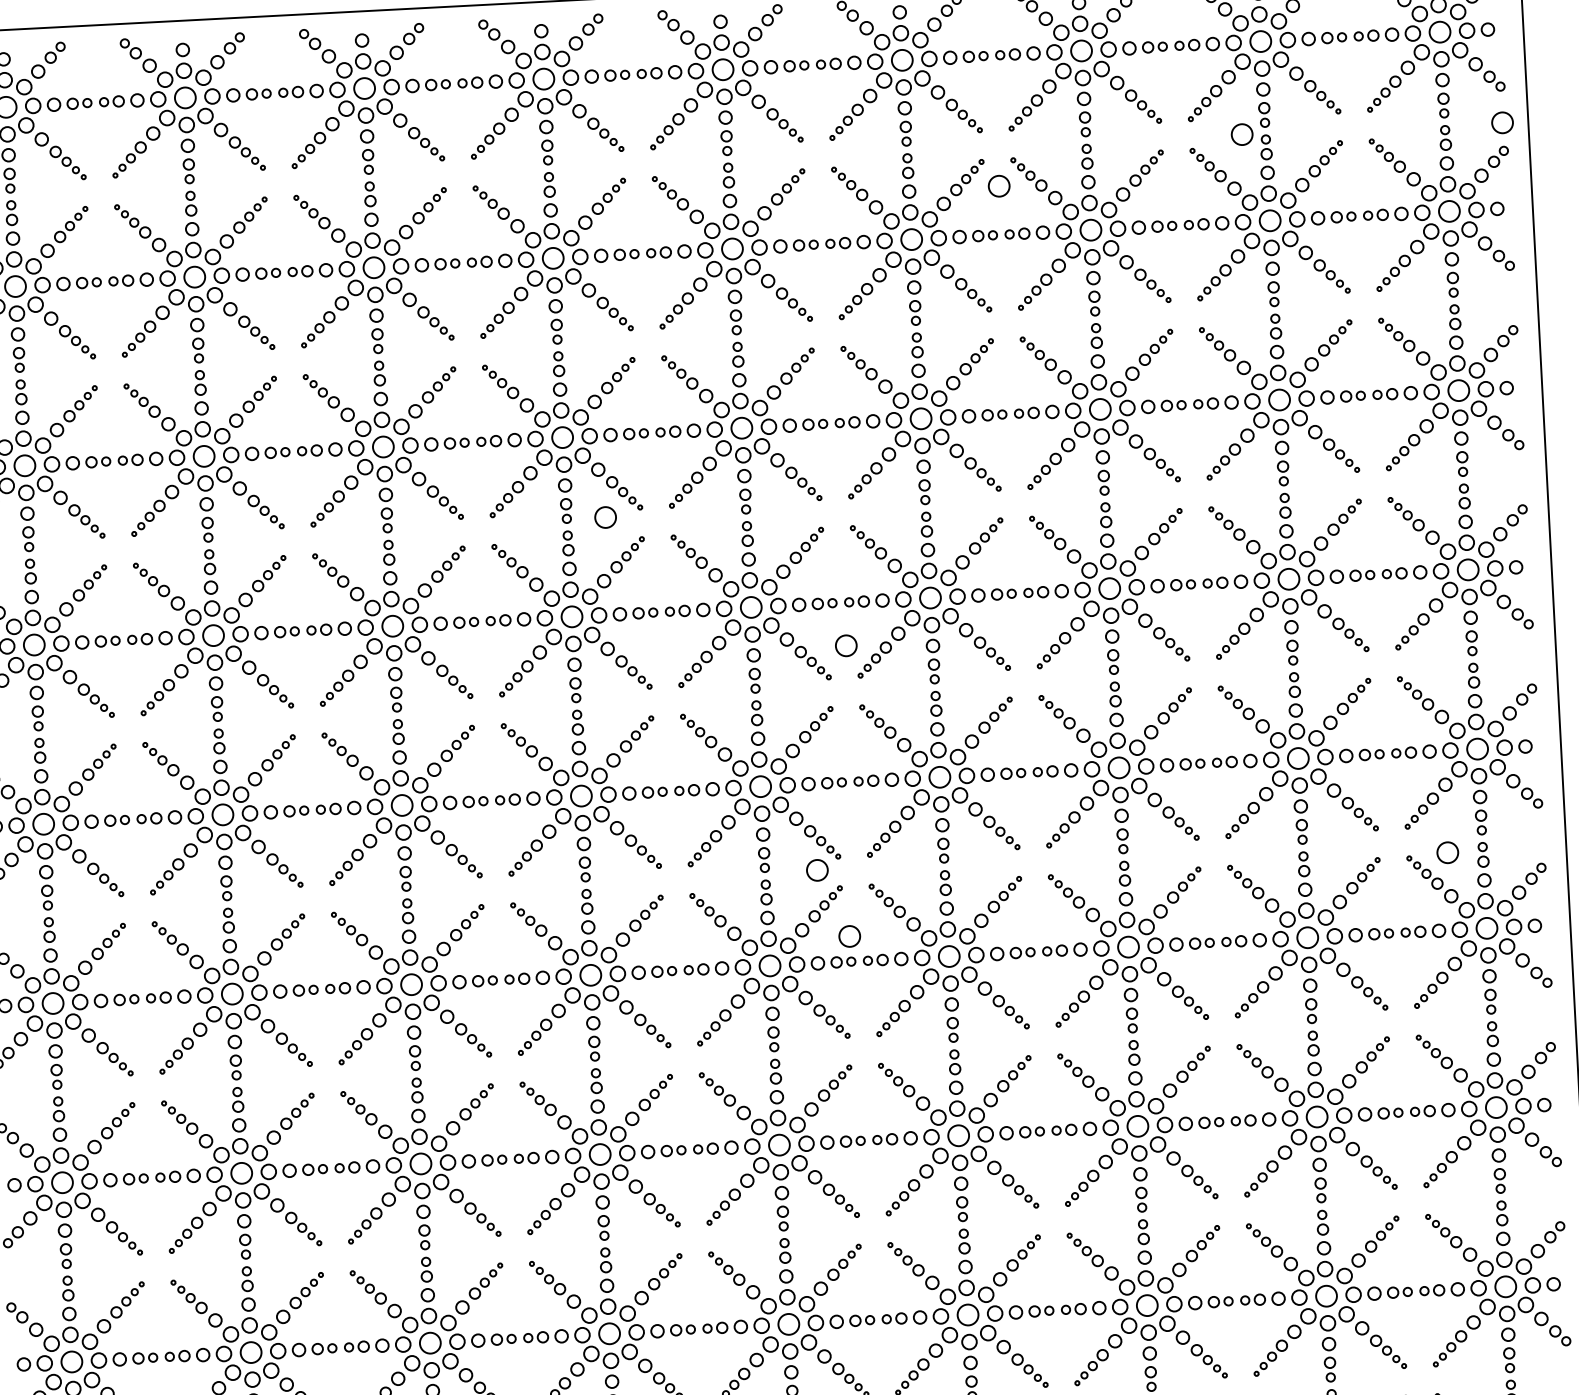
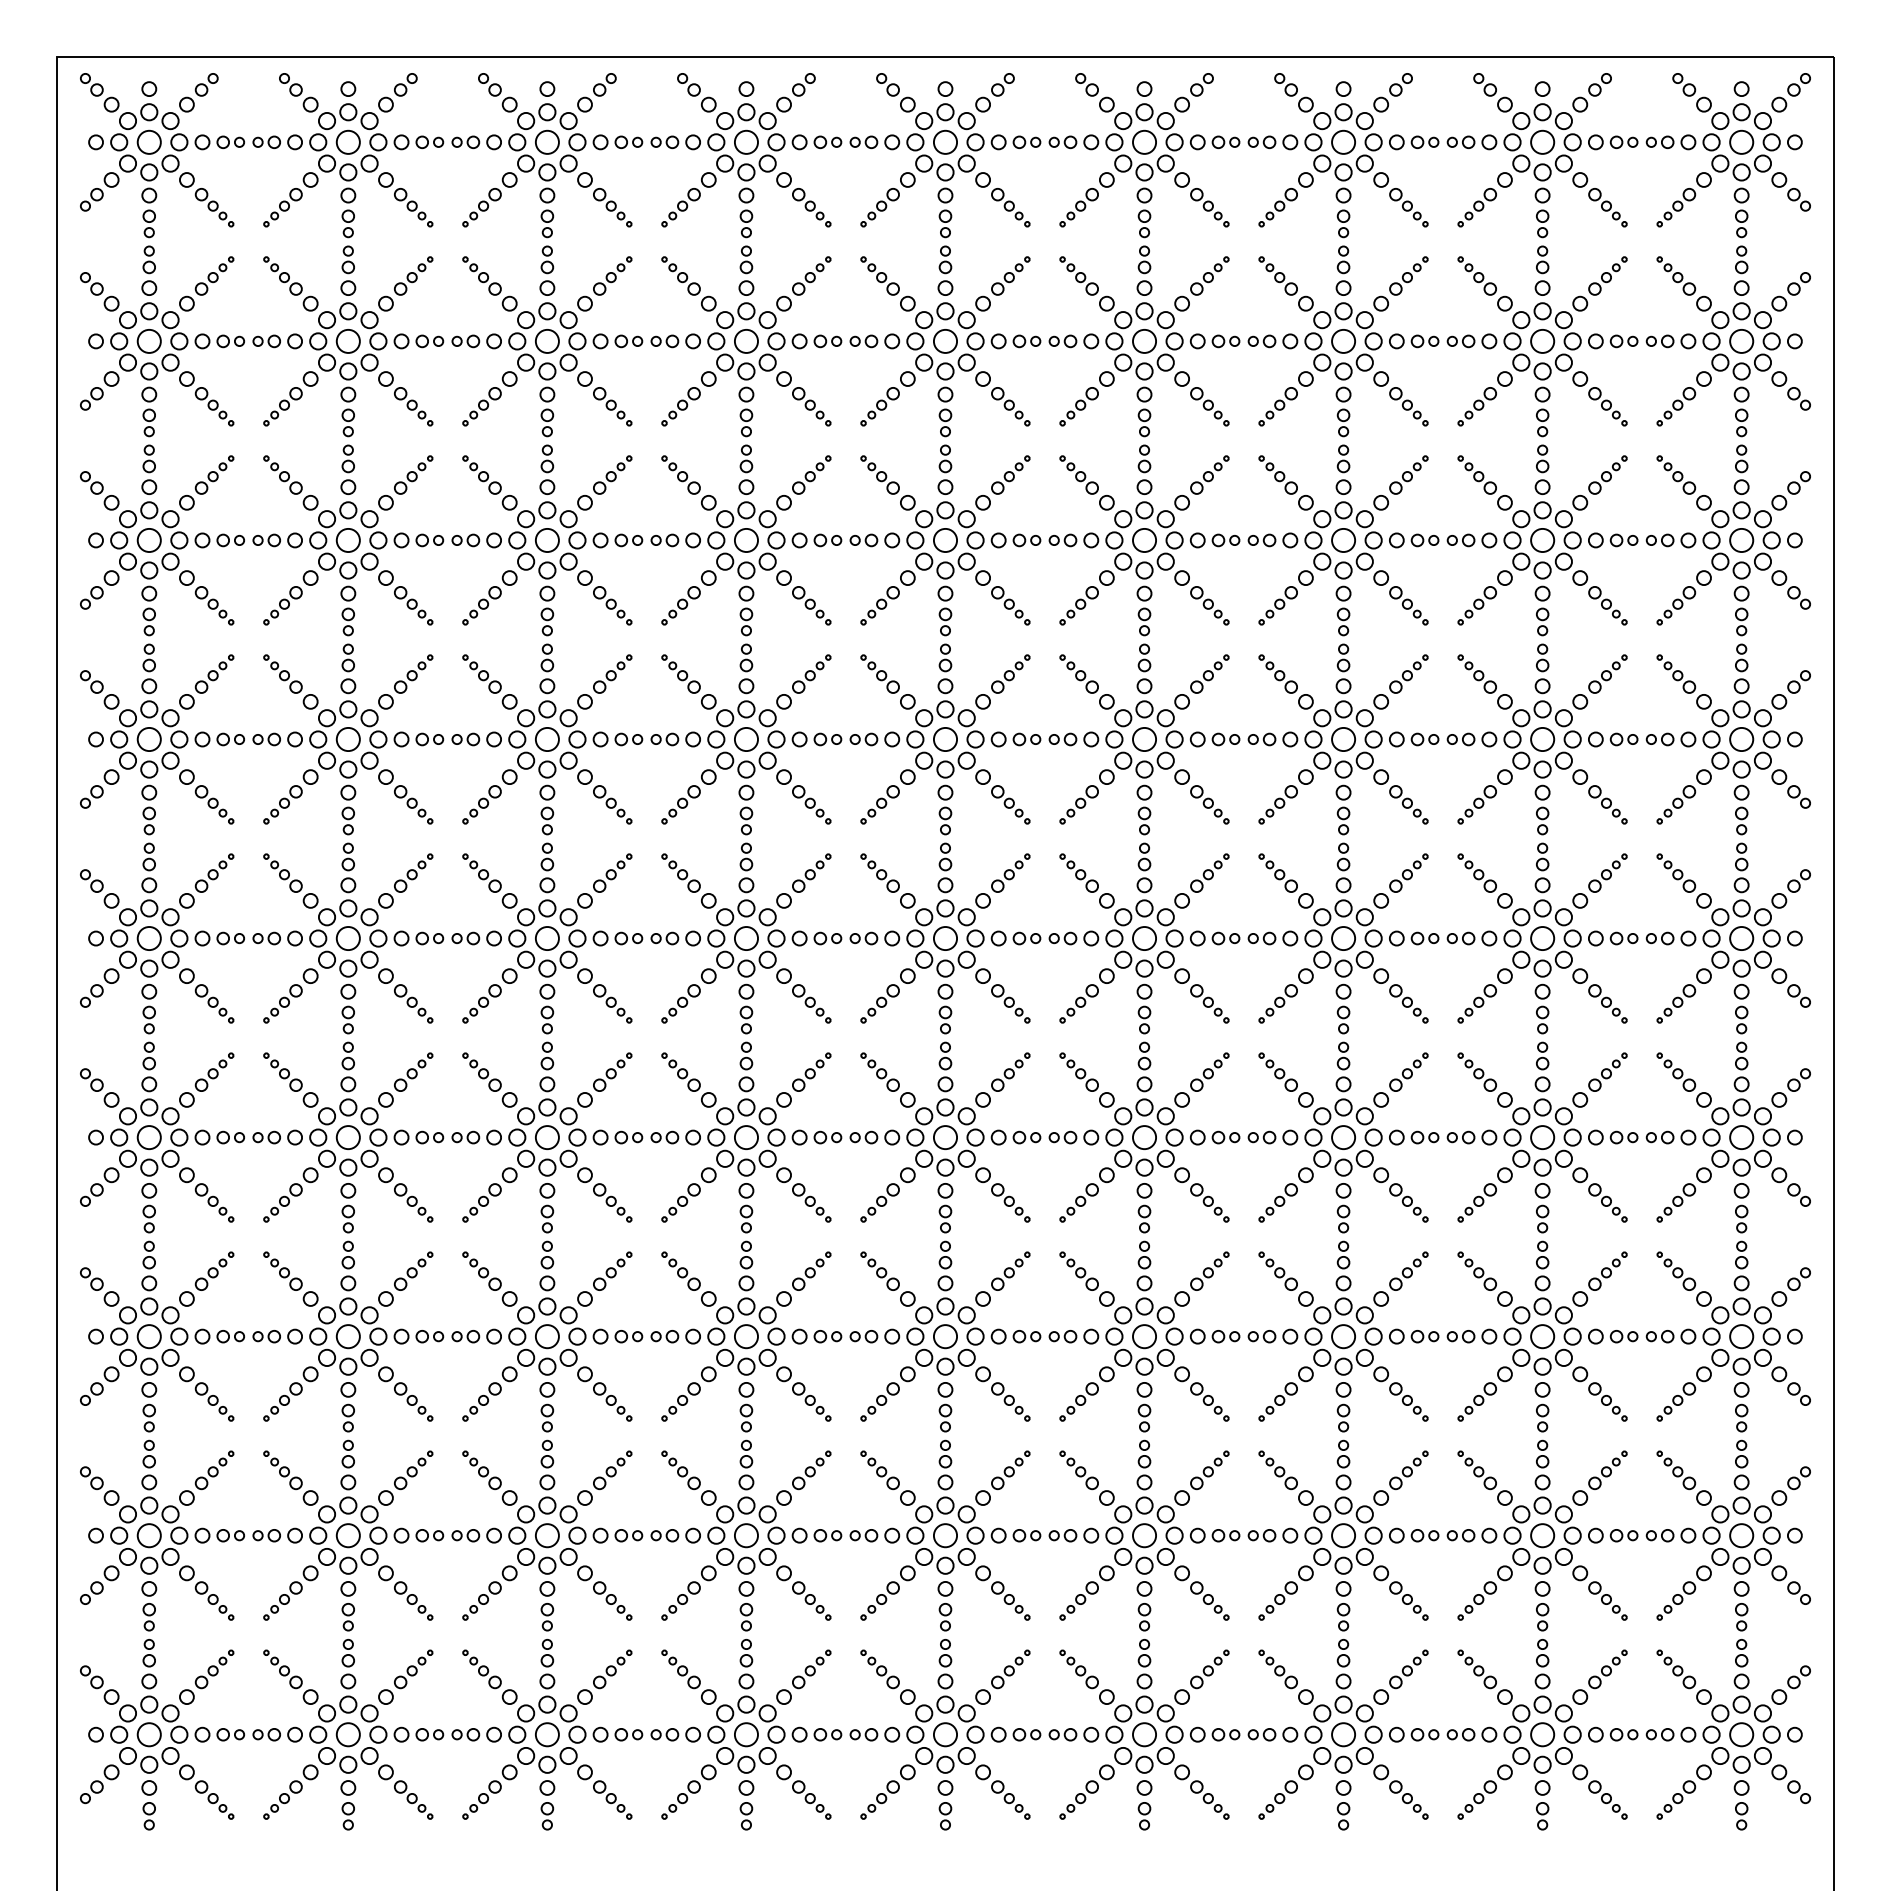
circle: (1502, 122) -> (1805, 246), removed
circle: (1242, 133) -> (1516, 243), removed
circle: (999, 186) -> (1244, 287), removed
circle: (605, 517) -> (789, 631), removed
circle: (846, 645) -> (1048, 787), removed
circle: (1447, 852) -> (1702, 1051), removed
circle: (817, 870) -> (1003, 1034), removed
circle: (849, 936) -> (1035, 1109), removed

